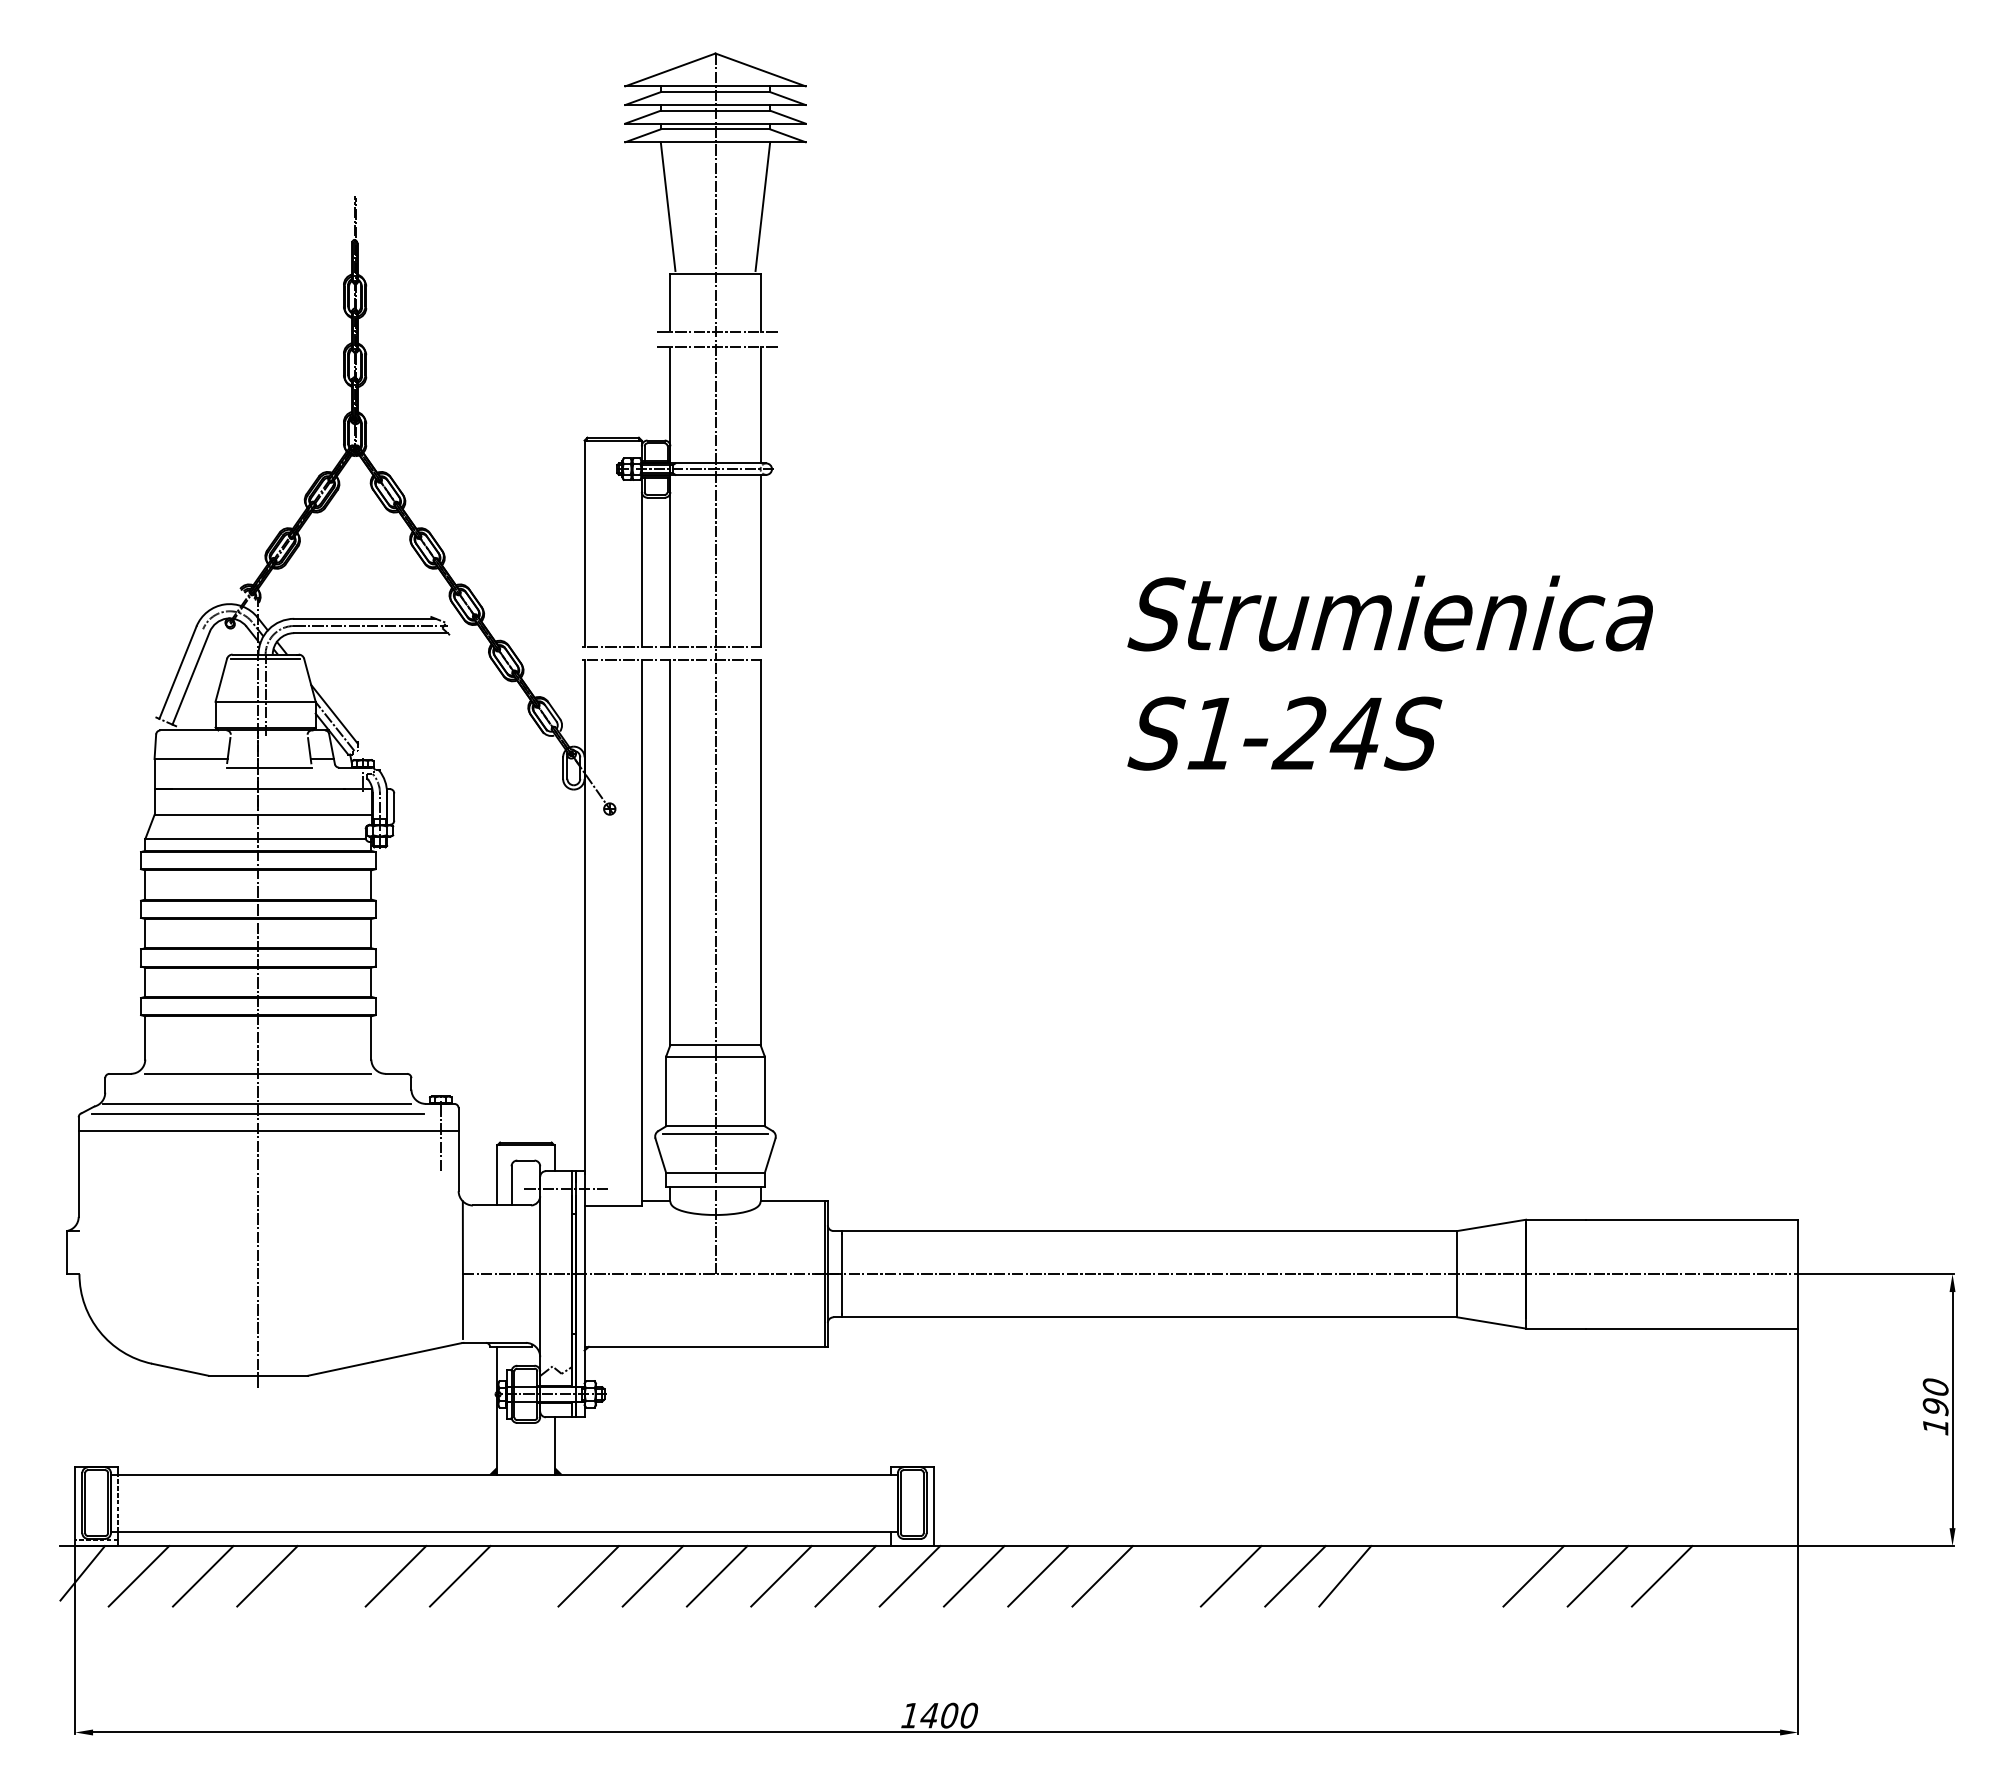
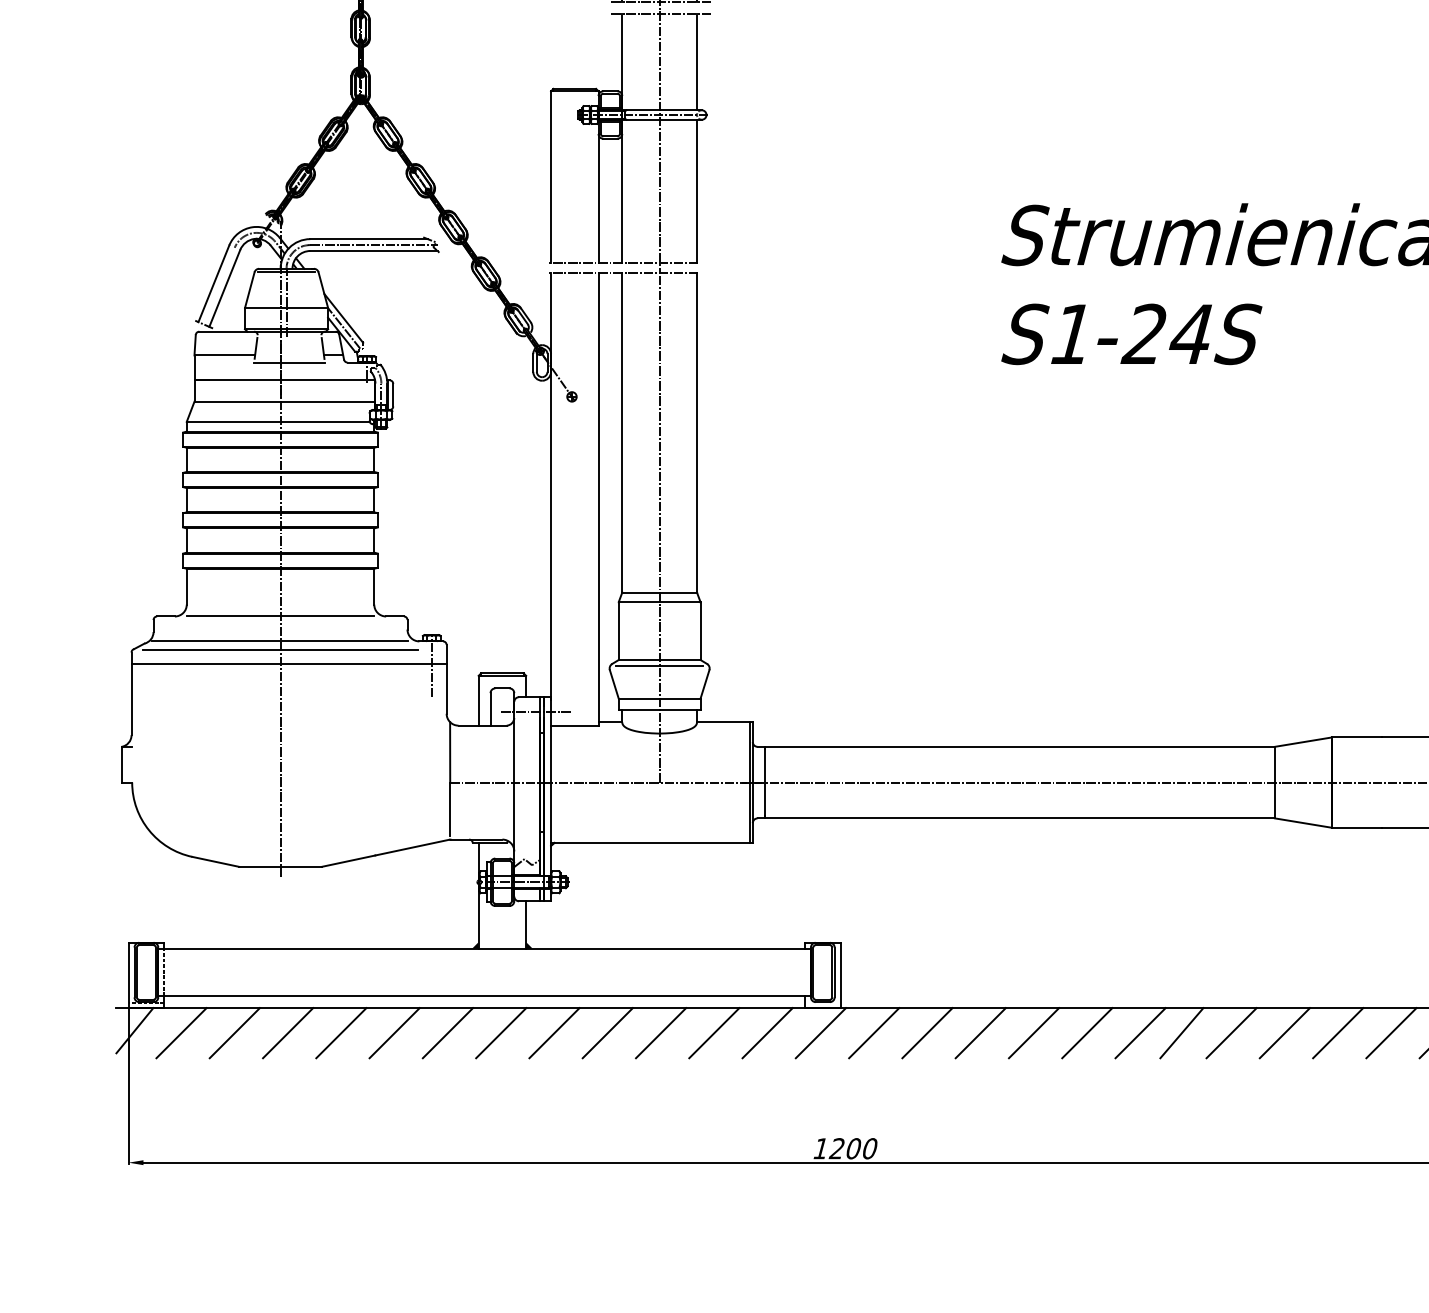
line: (331, 1576) -> (341, 1033), added
line: (524, 1576) -> (501, 1033), added
line: (1166, 1576) -> (1033, 1033), added
line: (1404, 1576) -> (1231, 1033), added
line: (1469, 1576) -> (1284, 1033), added
text: (928, 1715) -> (836, 1148), 1400 -> 1200

